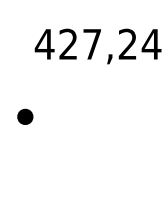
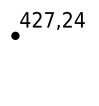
part: (25, 116) -> (15, 35), moved

